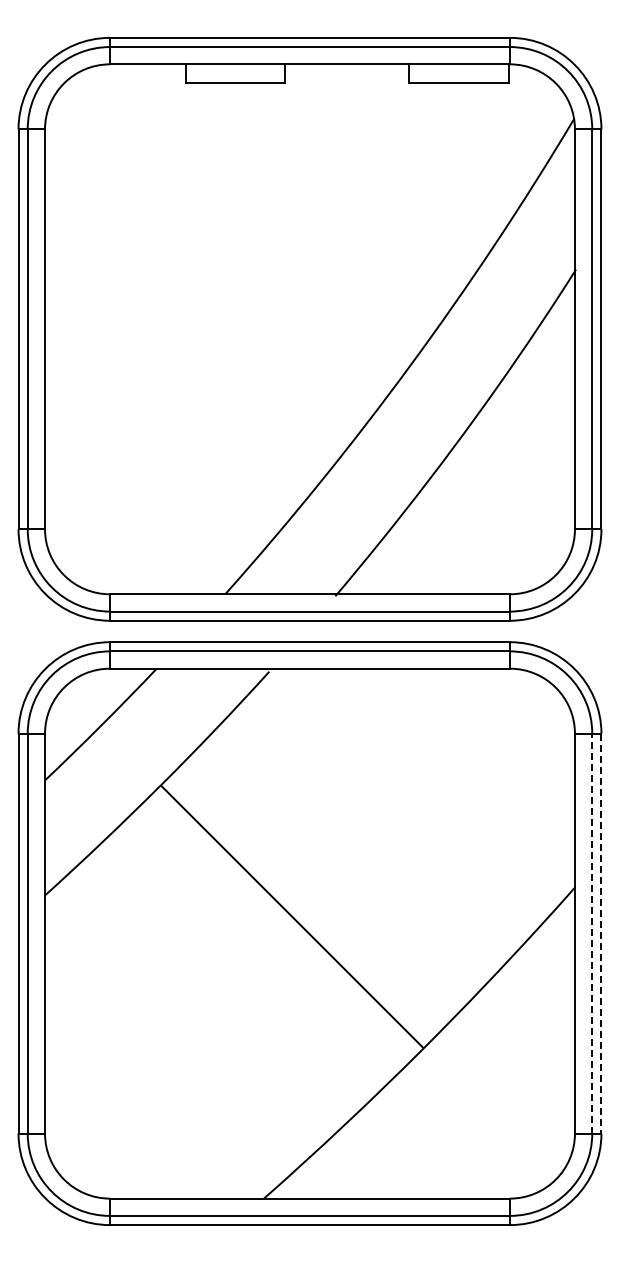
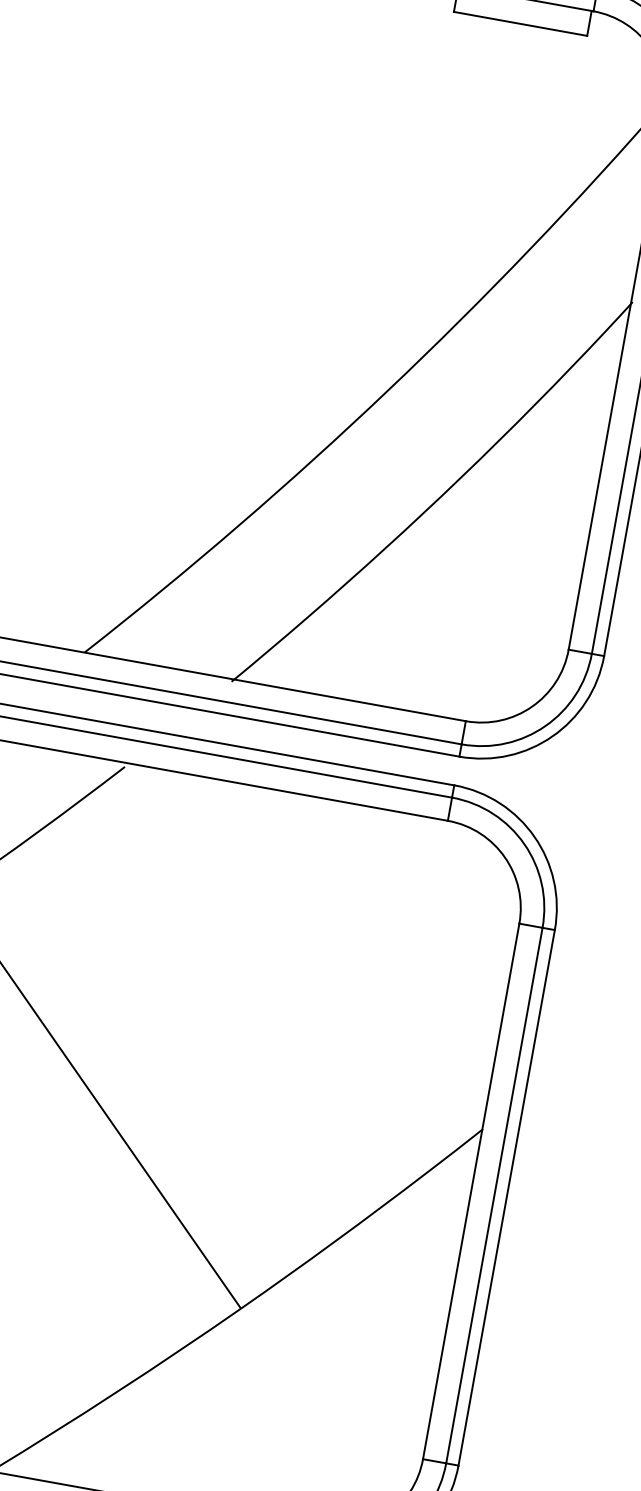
line: (592, 933) -> (494, 1195), dashed -> solid
line: (601, 933) -> (506, 1197), dashed -> solid

